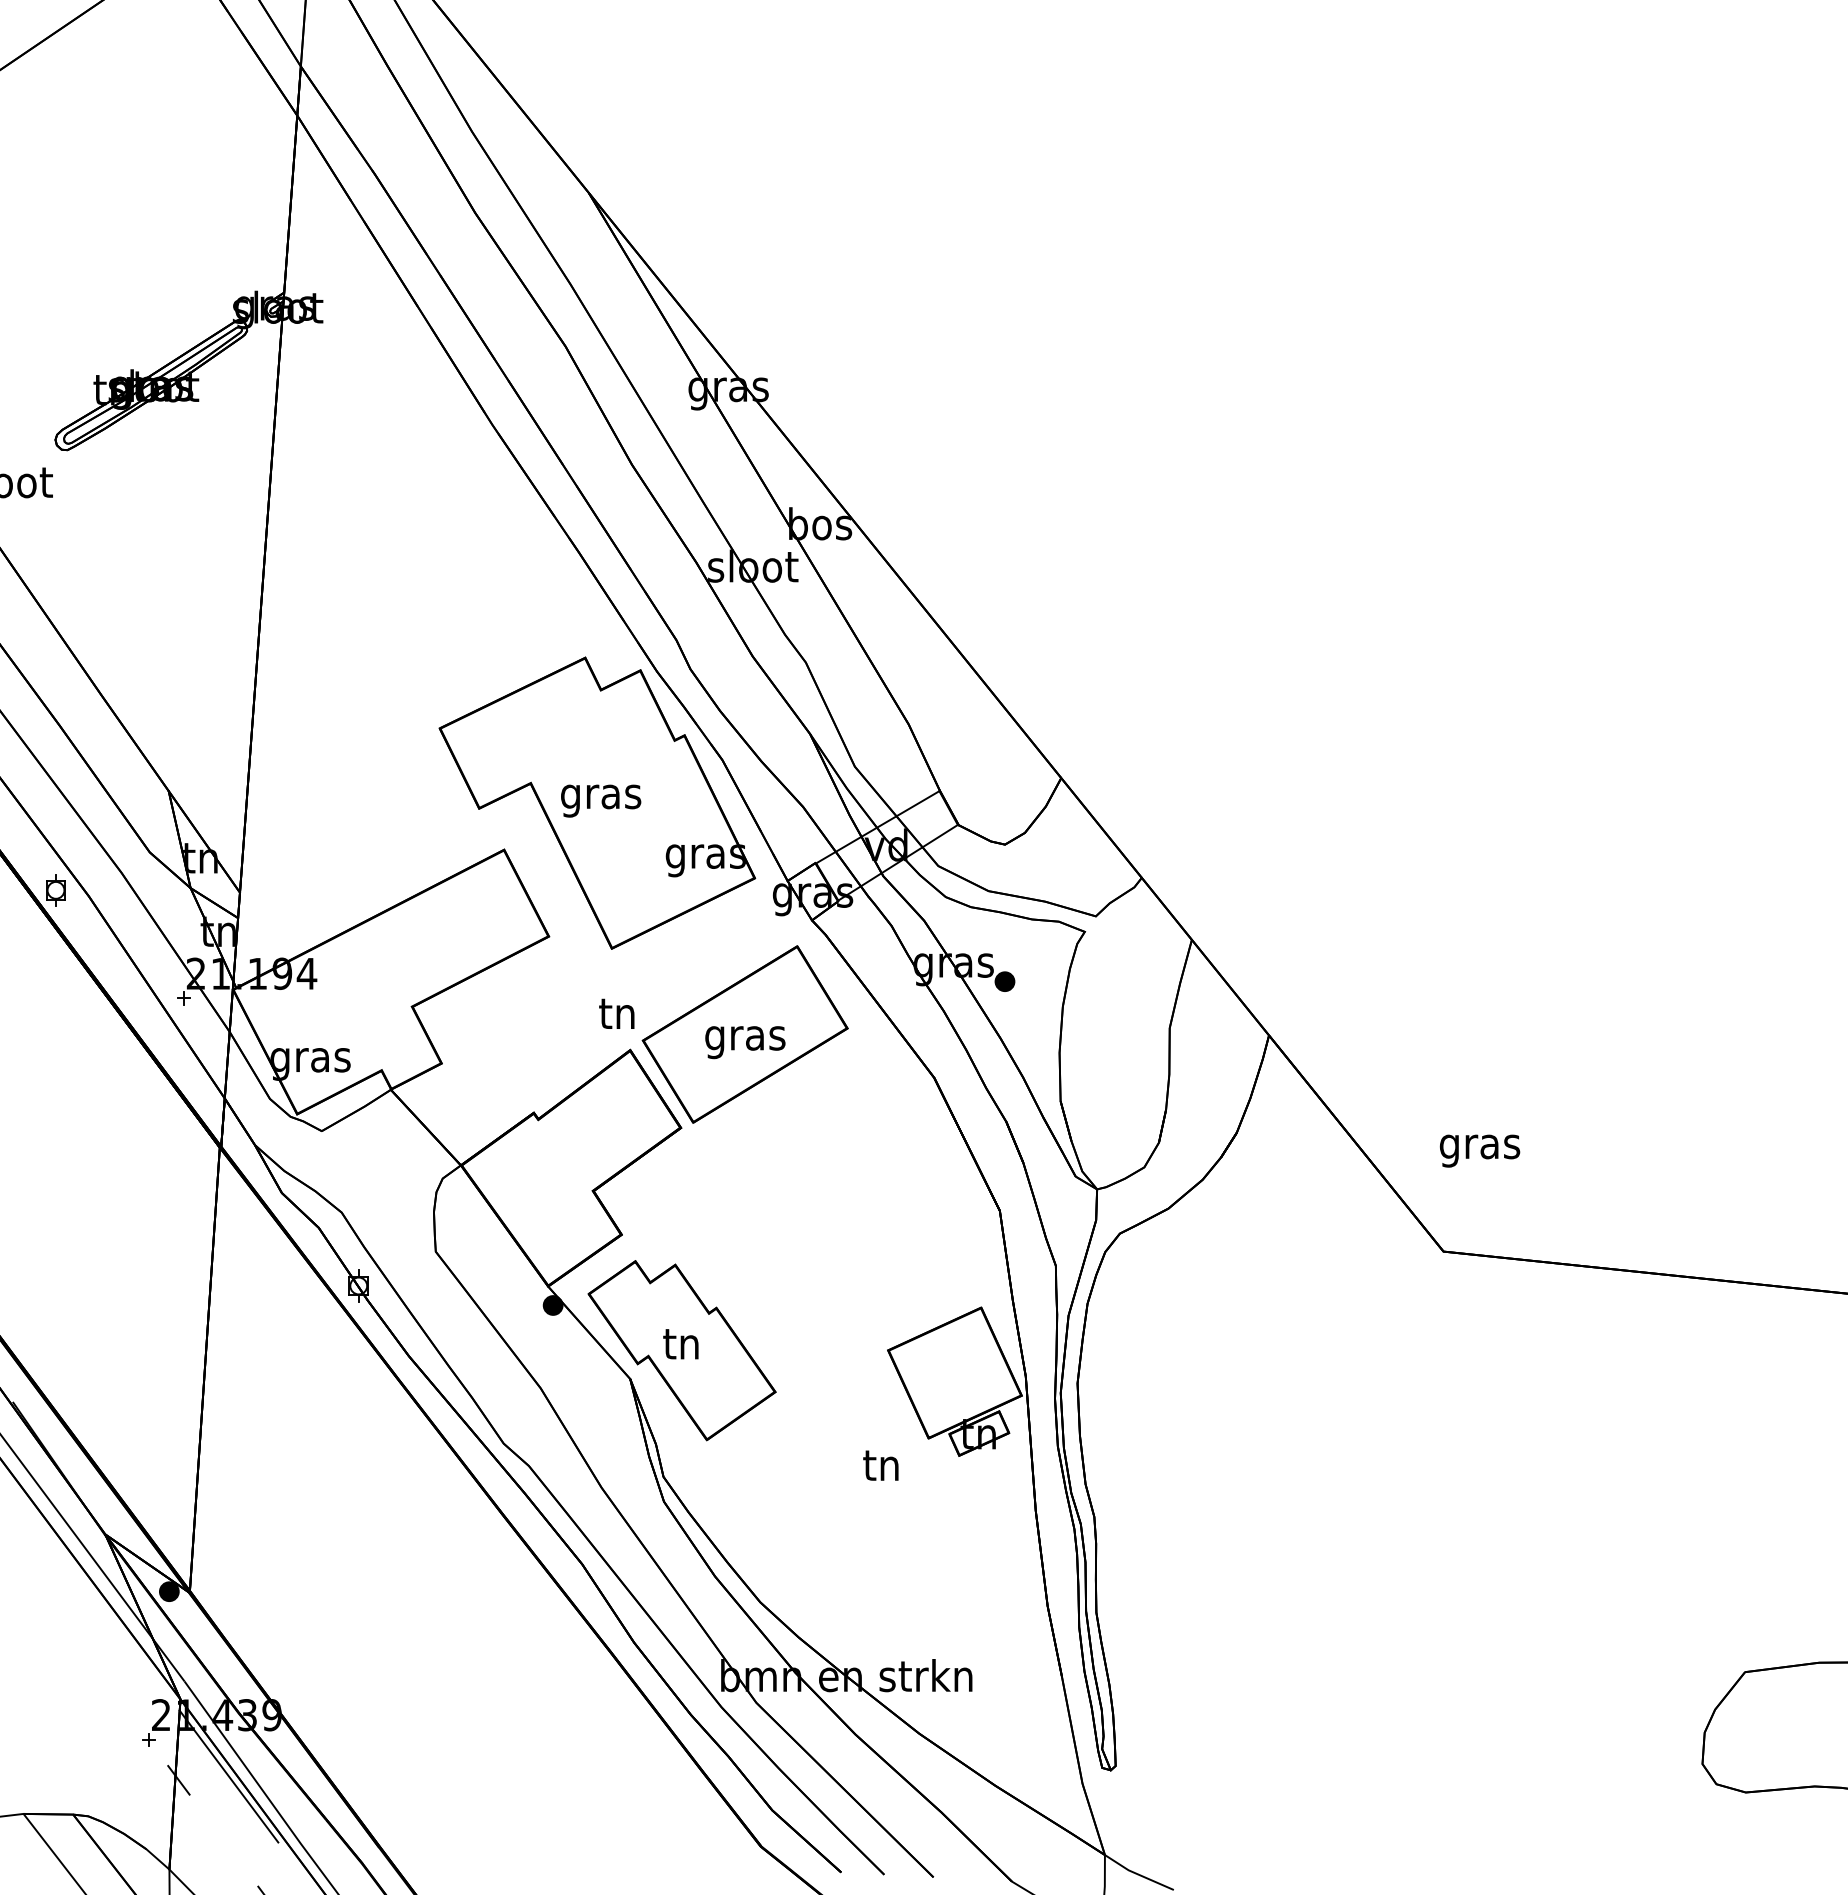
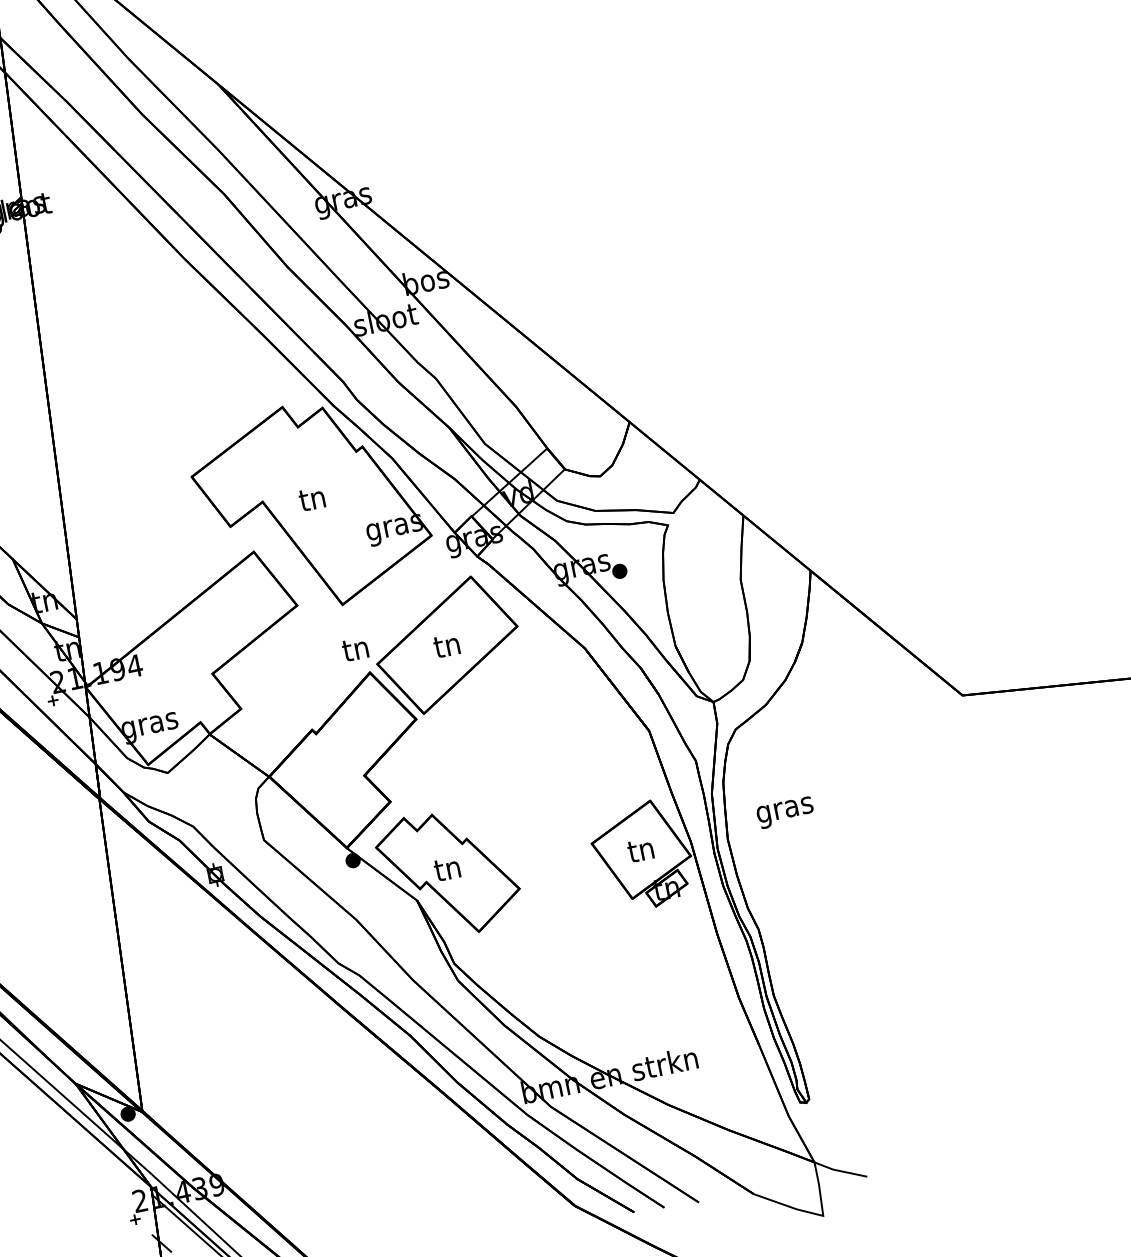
text: (601, 797) -> (313, 501), gras -> tn
text: (745, 1039) -> (448, 648), gras -> tn
text: (1479, 1150) -> (785, 812), moved
text: (880, 1465) -> (640, 850), moved

